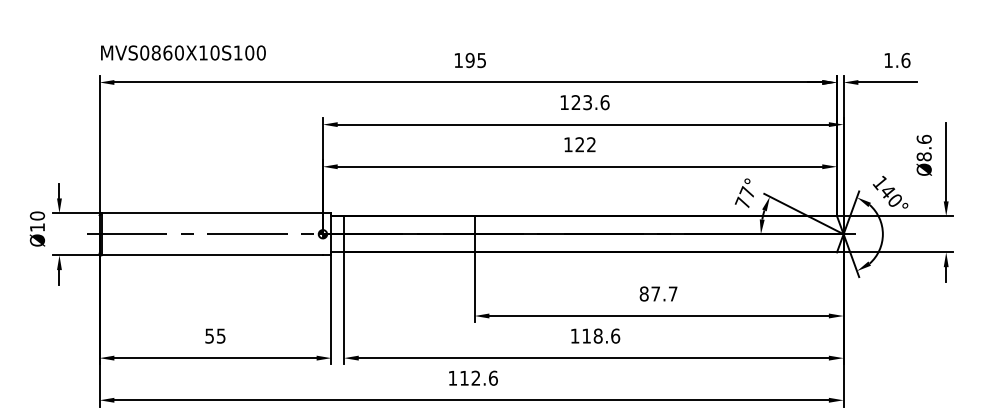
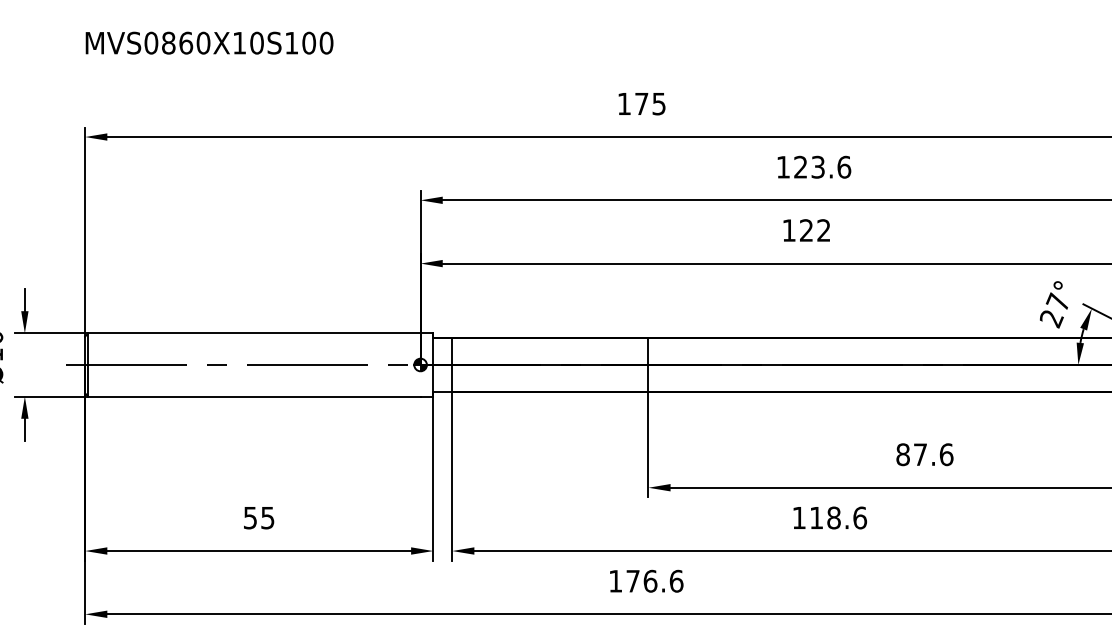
text: (183, 52) -> (209, 42), moved
text: (469, 60) -> (640, 103), 195 -> 175
text: (742, 202) -> (1050, 317), 77° -> 27°
text: (672, 293) -> (945, 453), 87.7 -> 87.6
text: (470, 377) -> (642, 580), 112.6 -> 176.6

